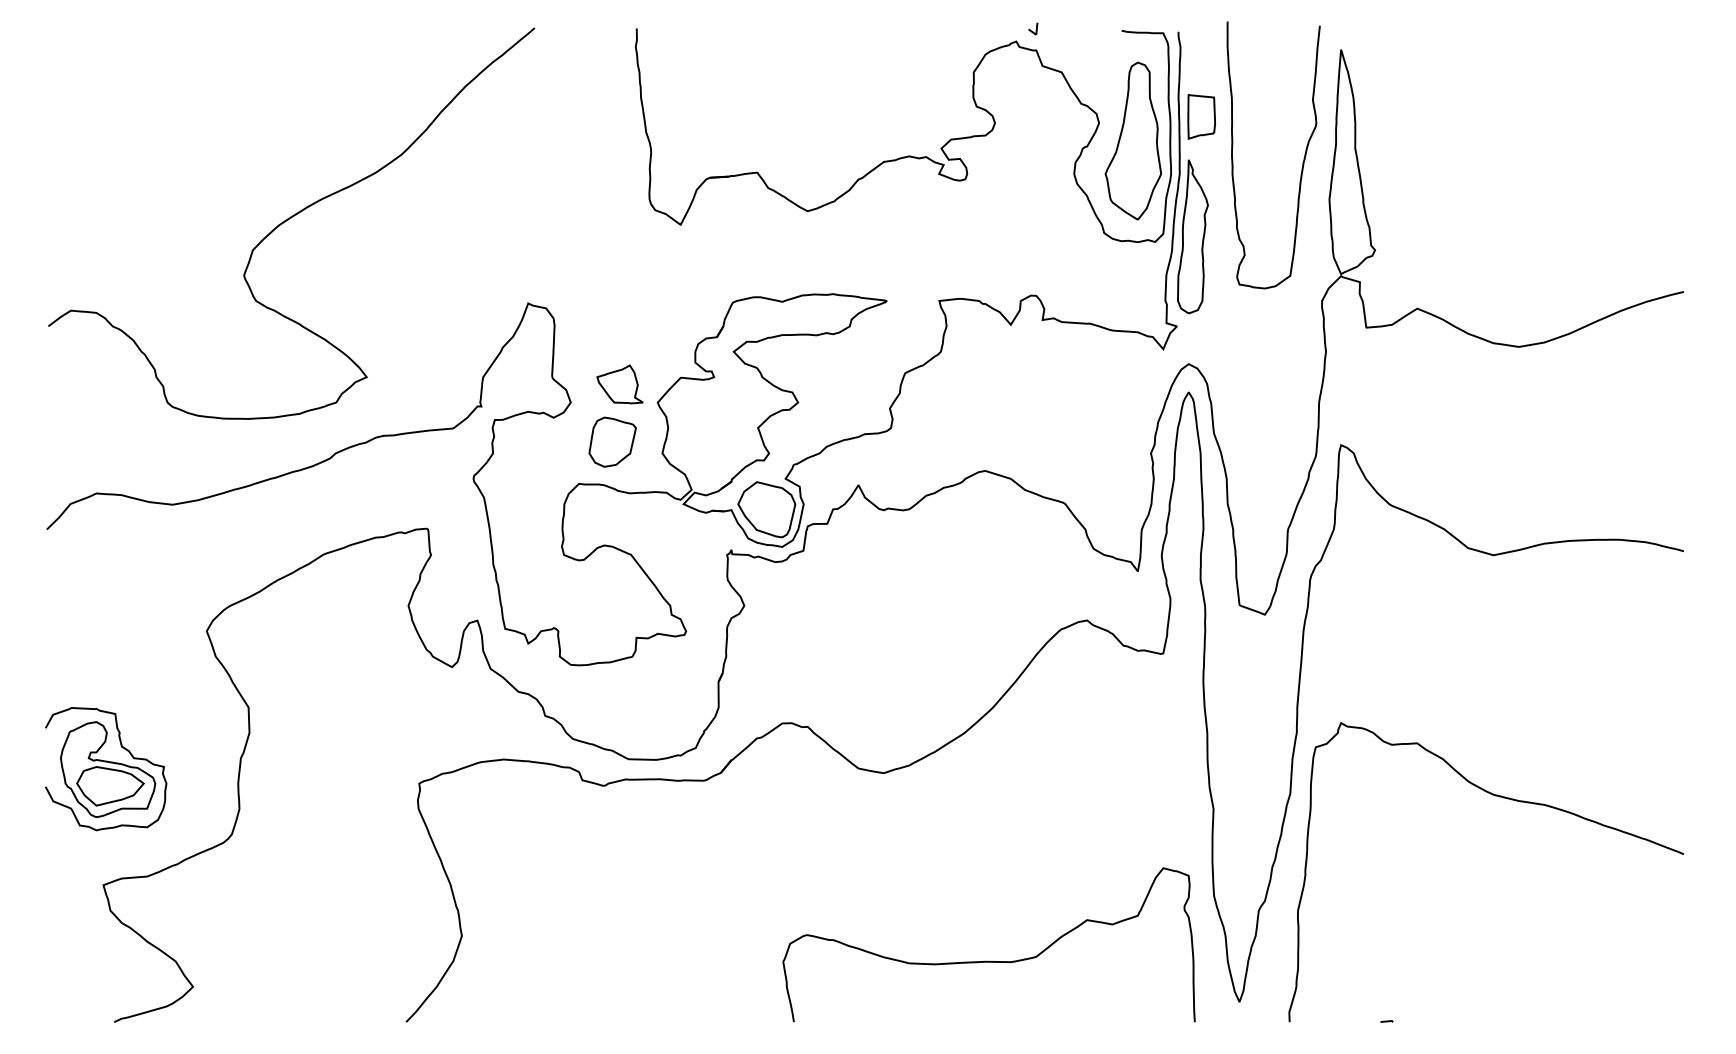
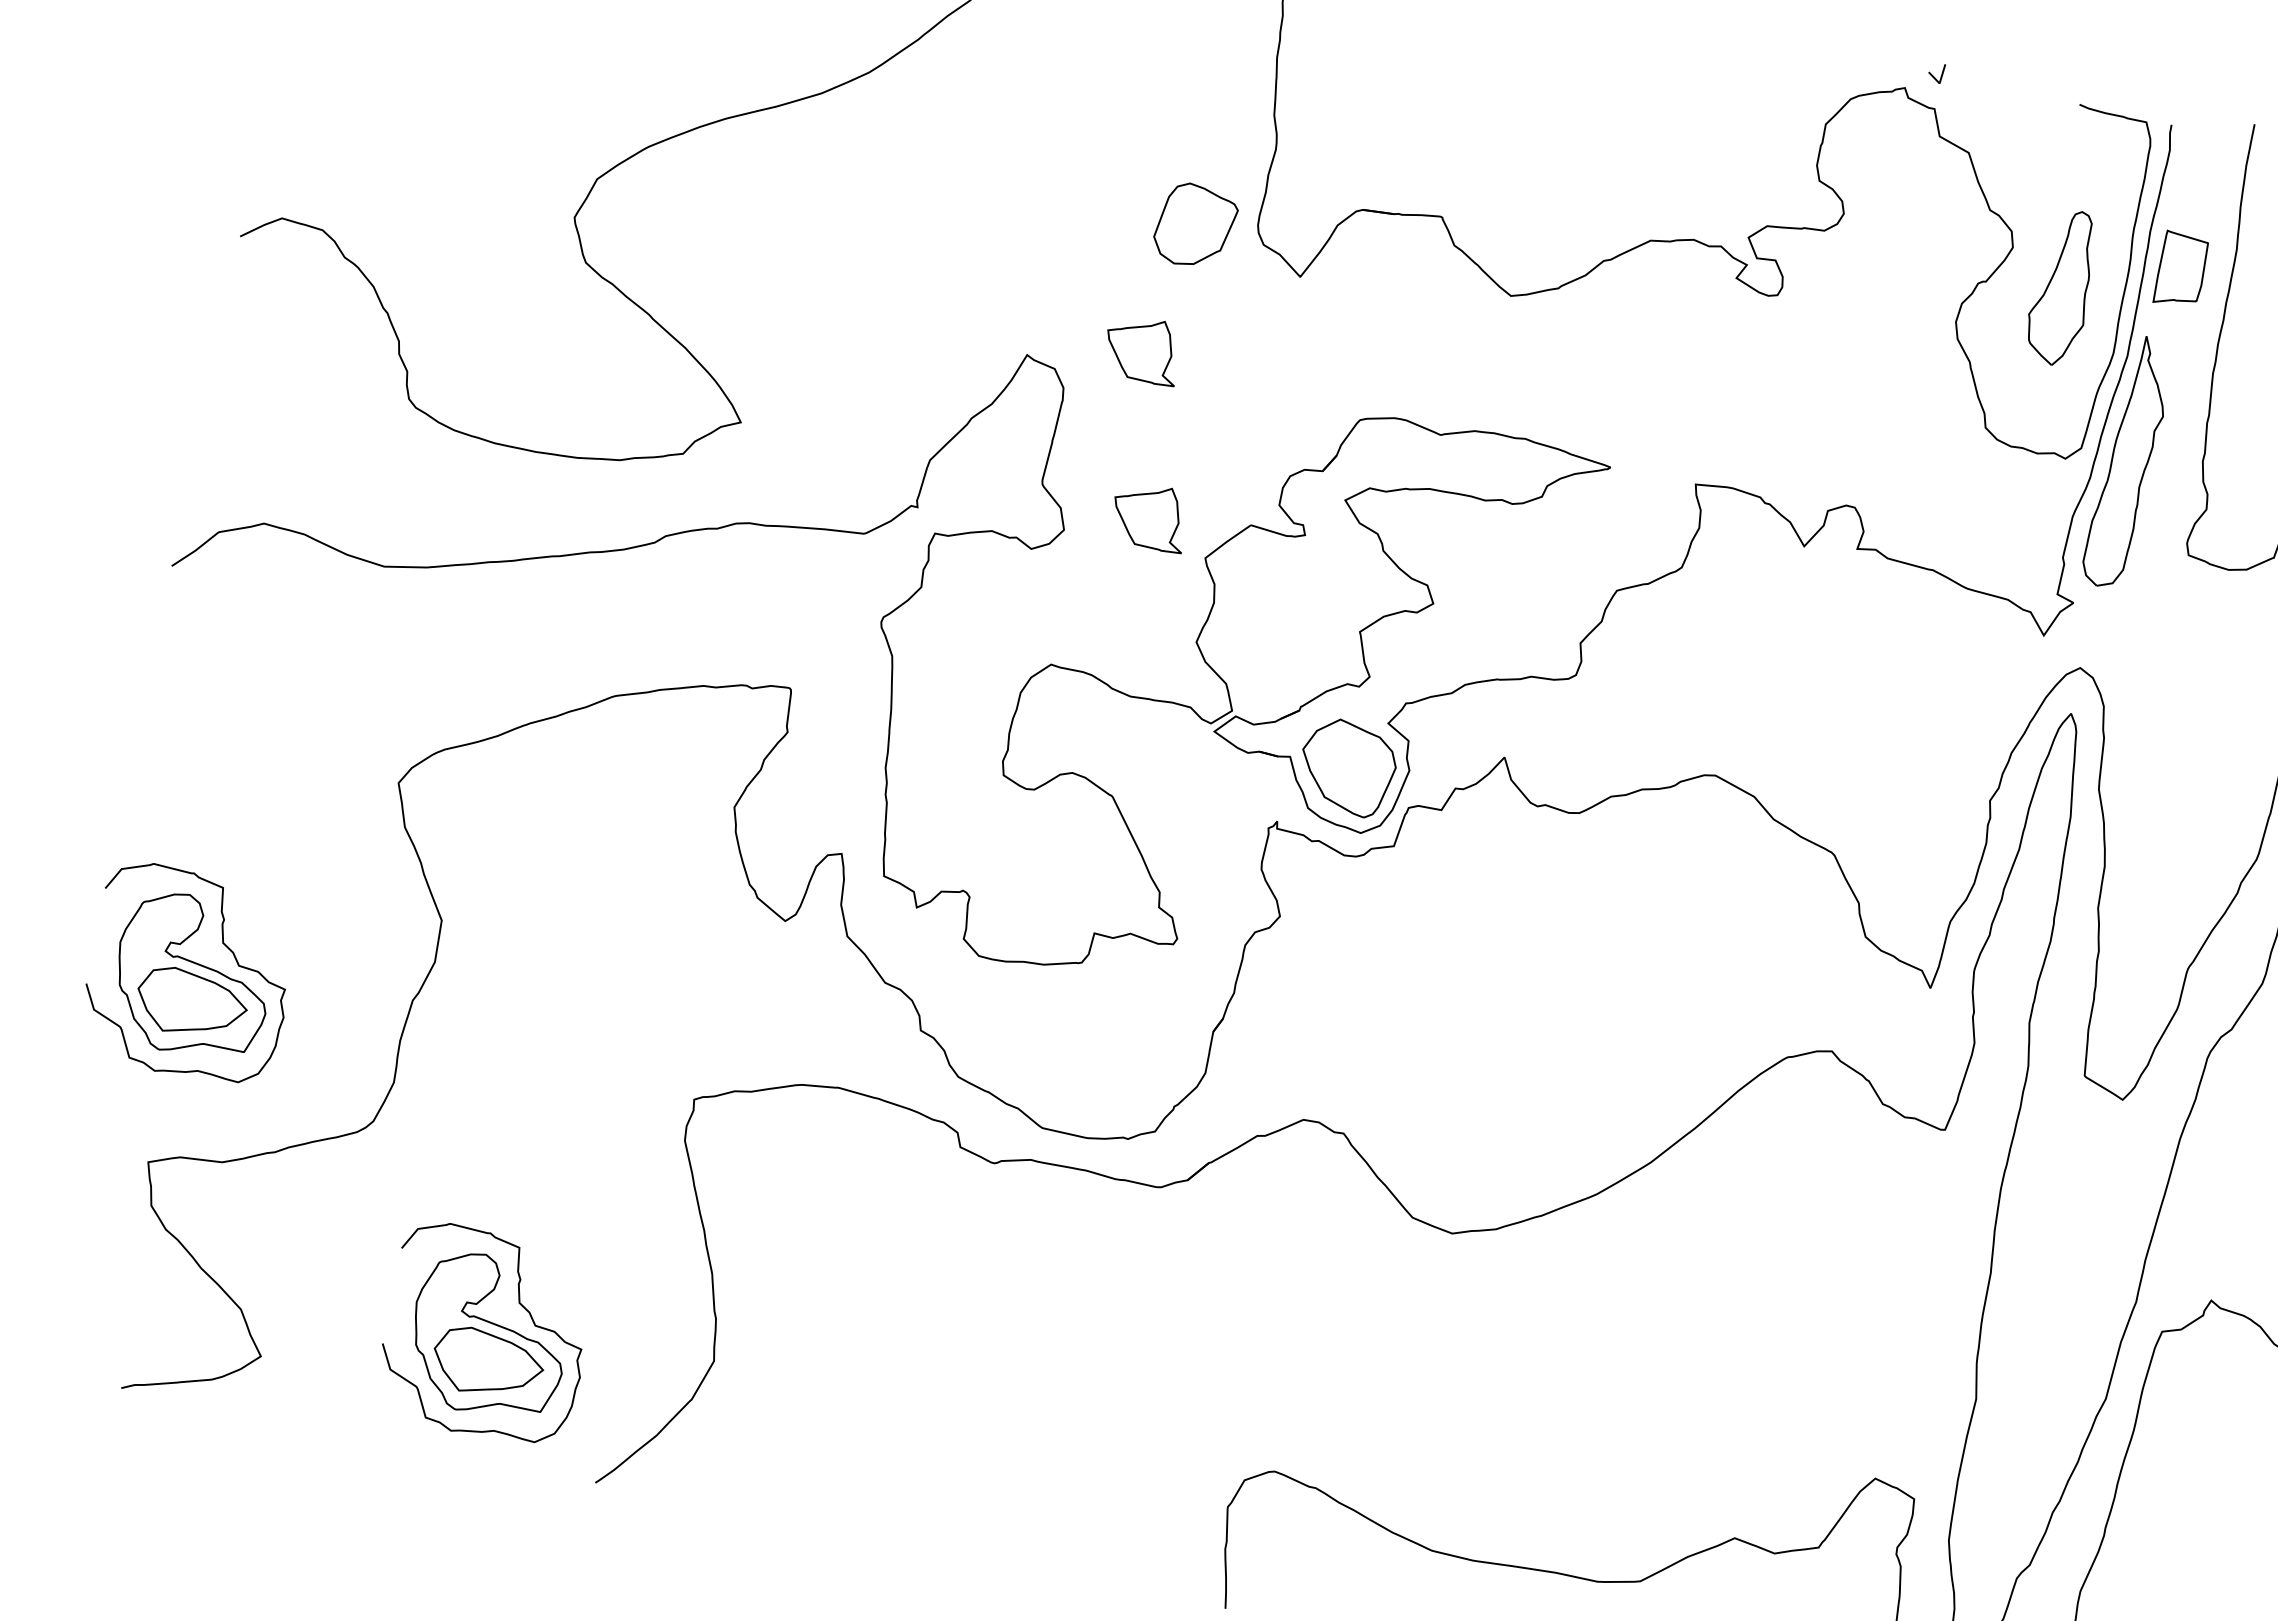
part: (1132, 140) -> (2061, 286), size x0.6
part: (595, 286) -> (1141, 349), added
part: (612, 441) -> (1195, 224), moved
part: (324, 947) -> (487, 1335), added

